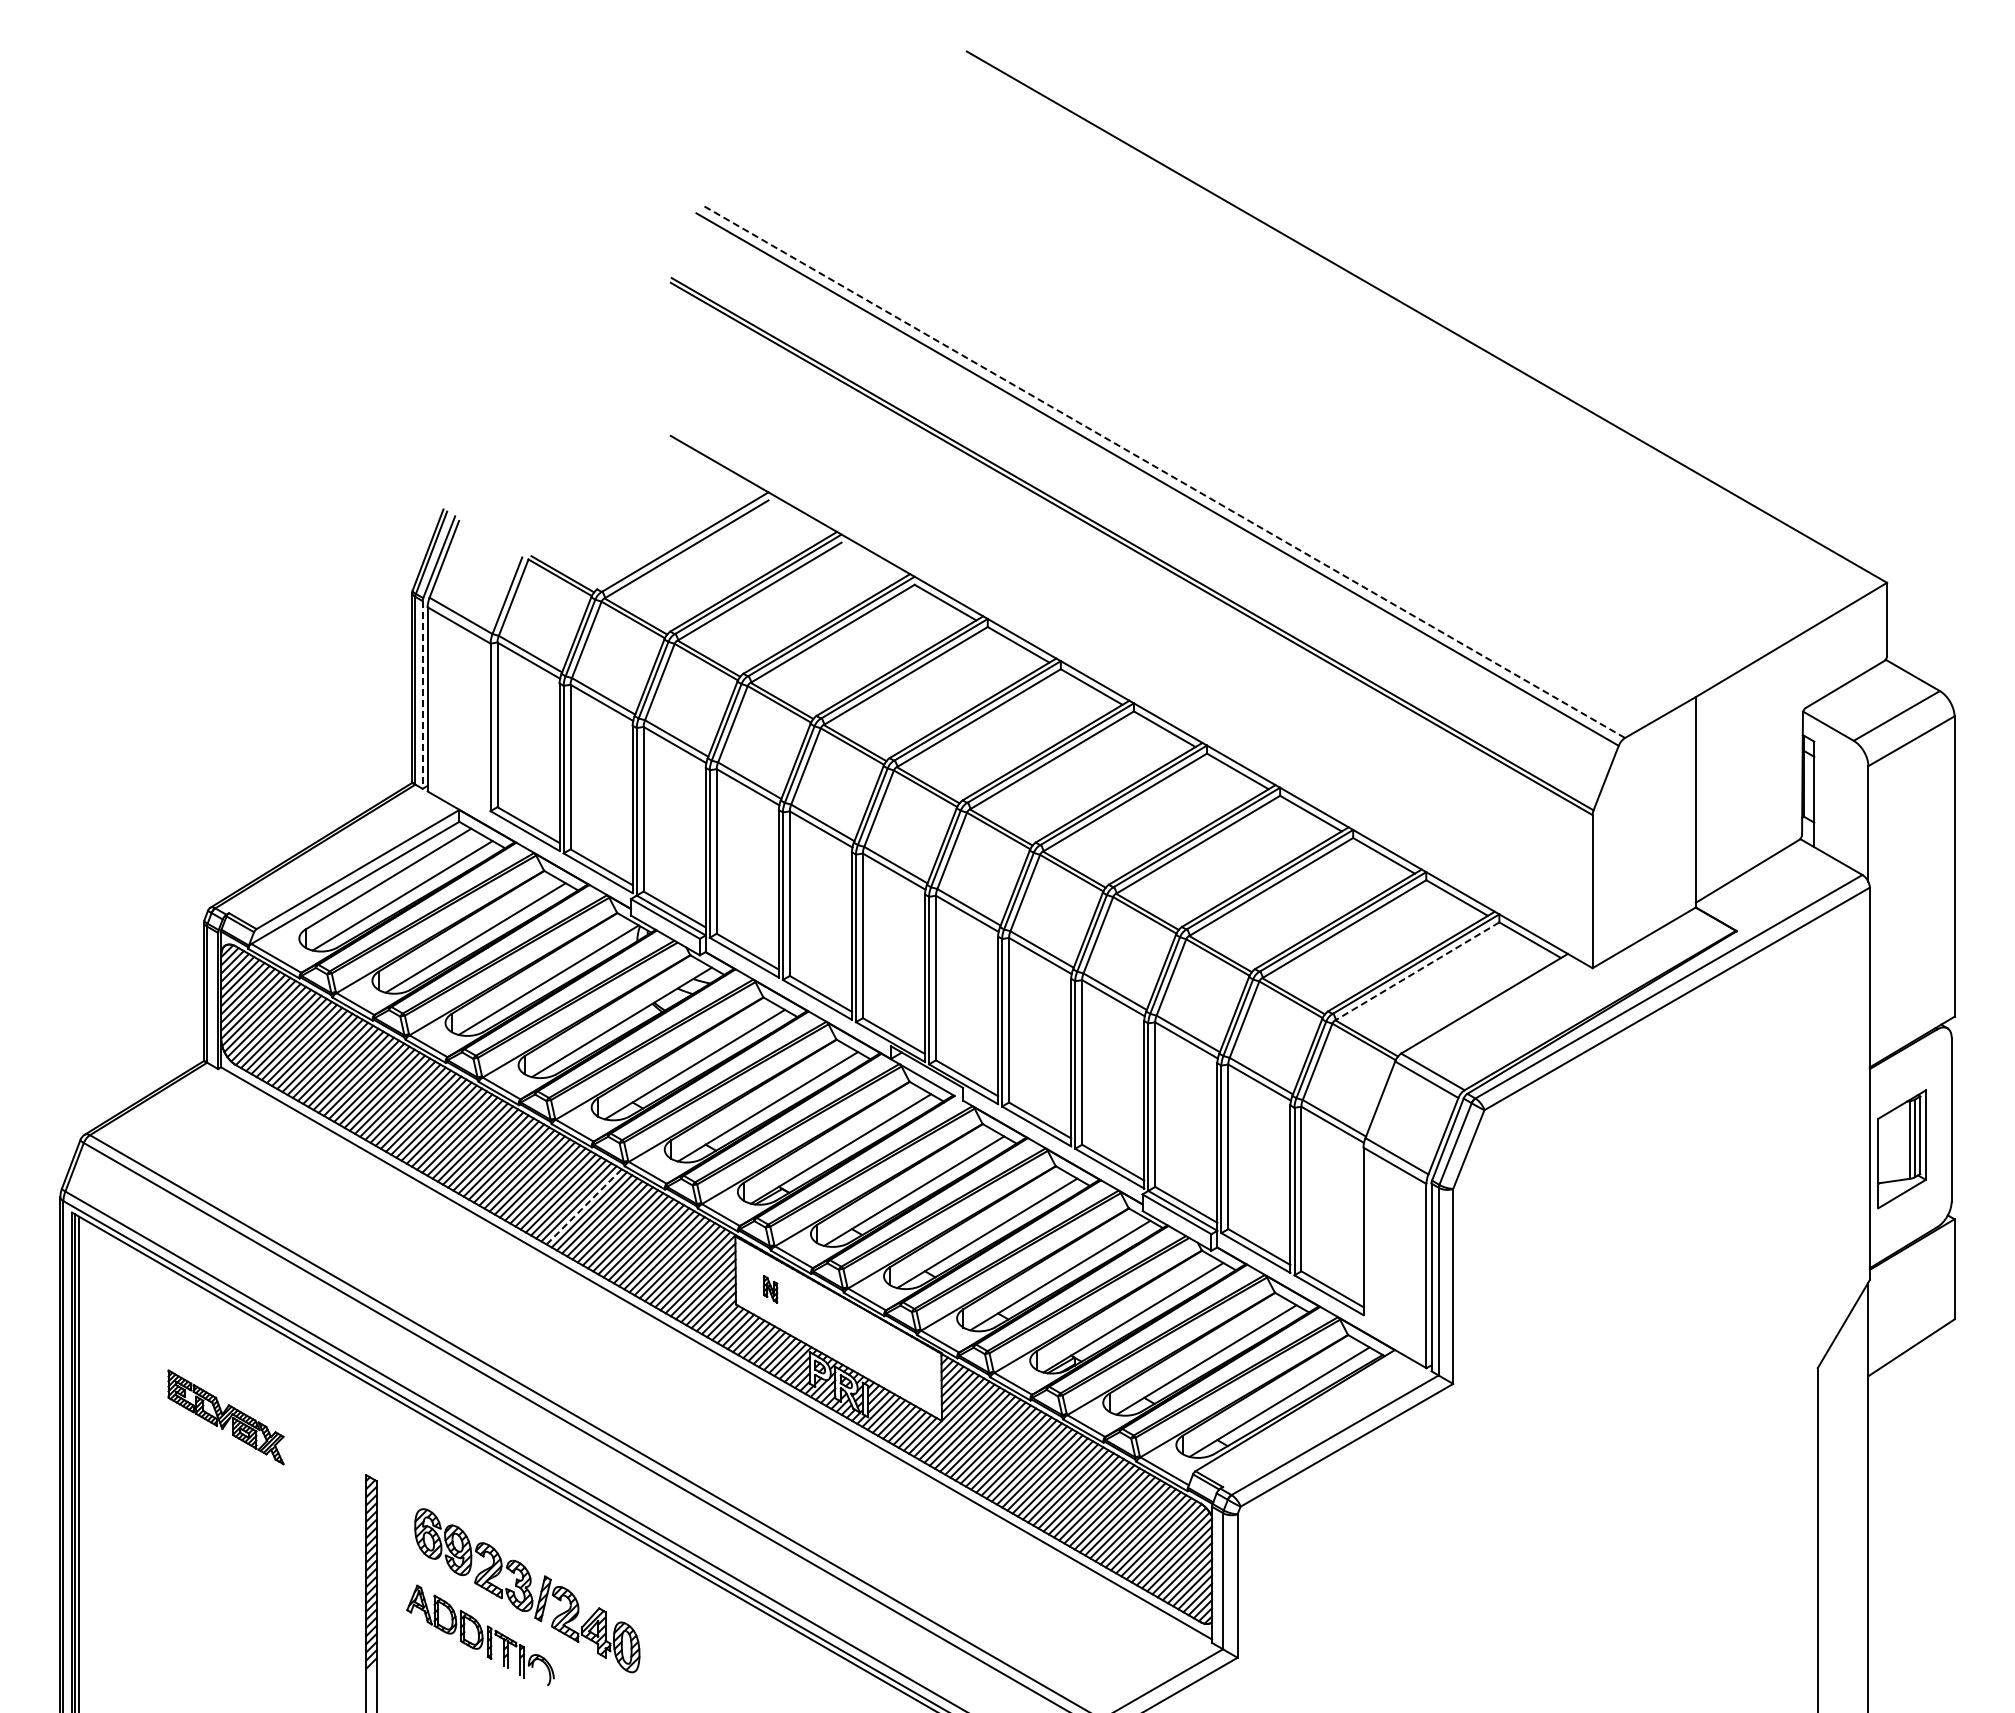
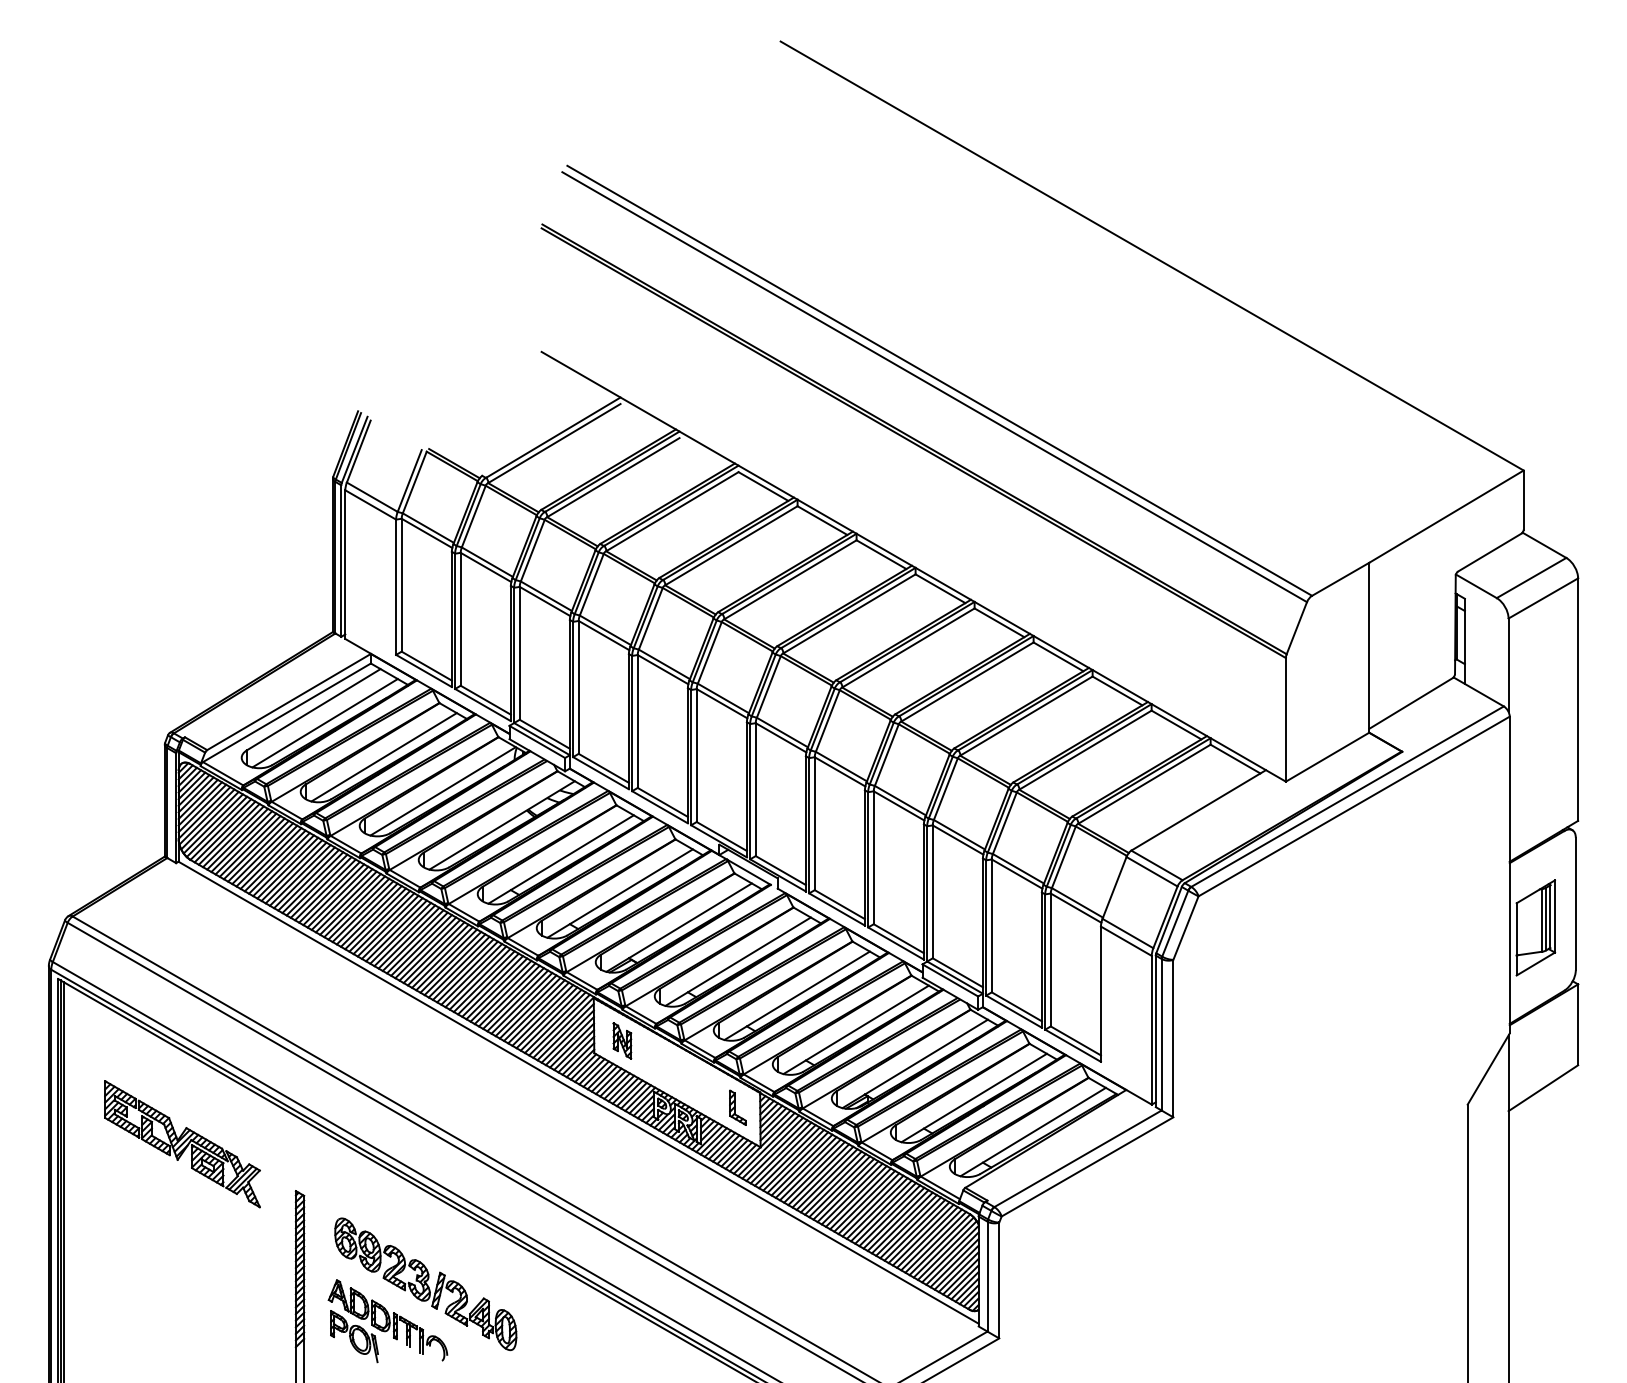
line: (1163, 471) -> (939, 380), dashed -> solid
line: (422, 694) -> (341, 560), dashed -> solid
line: (1417, 971) -> (1144, 784), dashed -> solid
line: (584, 1206) -> (471, 974), dashed -> solid
part: (770, 1289) -> (622, 1041), size x1.67
part: (913, 1372) -> (737, 1108), added
part: (225, 1417) -> (182, 1144), size x1.67
part: (439, 1655) -> (354, 1336), added

